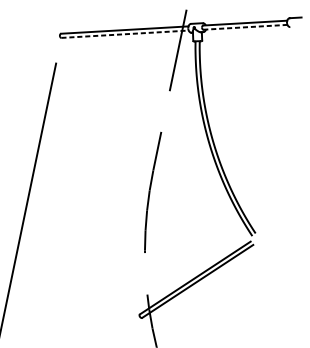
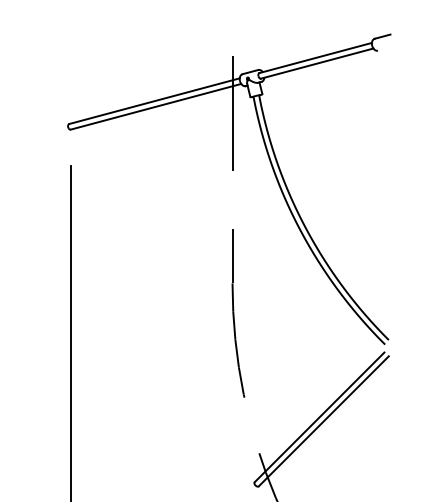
line: (245, 27) -> (317, 63), dashed -> solid
line: (125, 34) -> (156, 106), dashed -> solid

